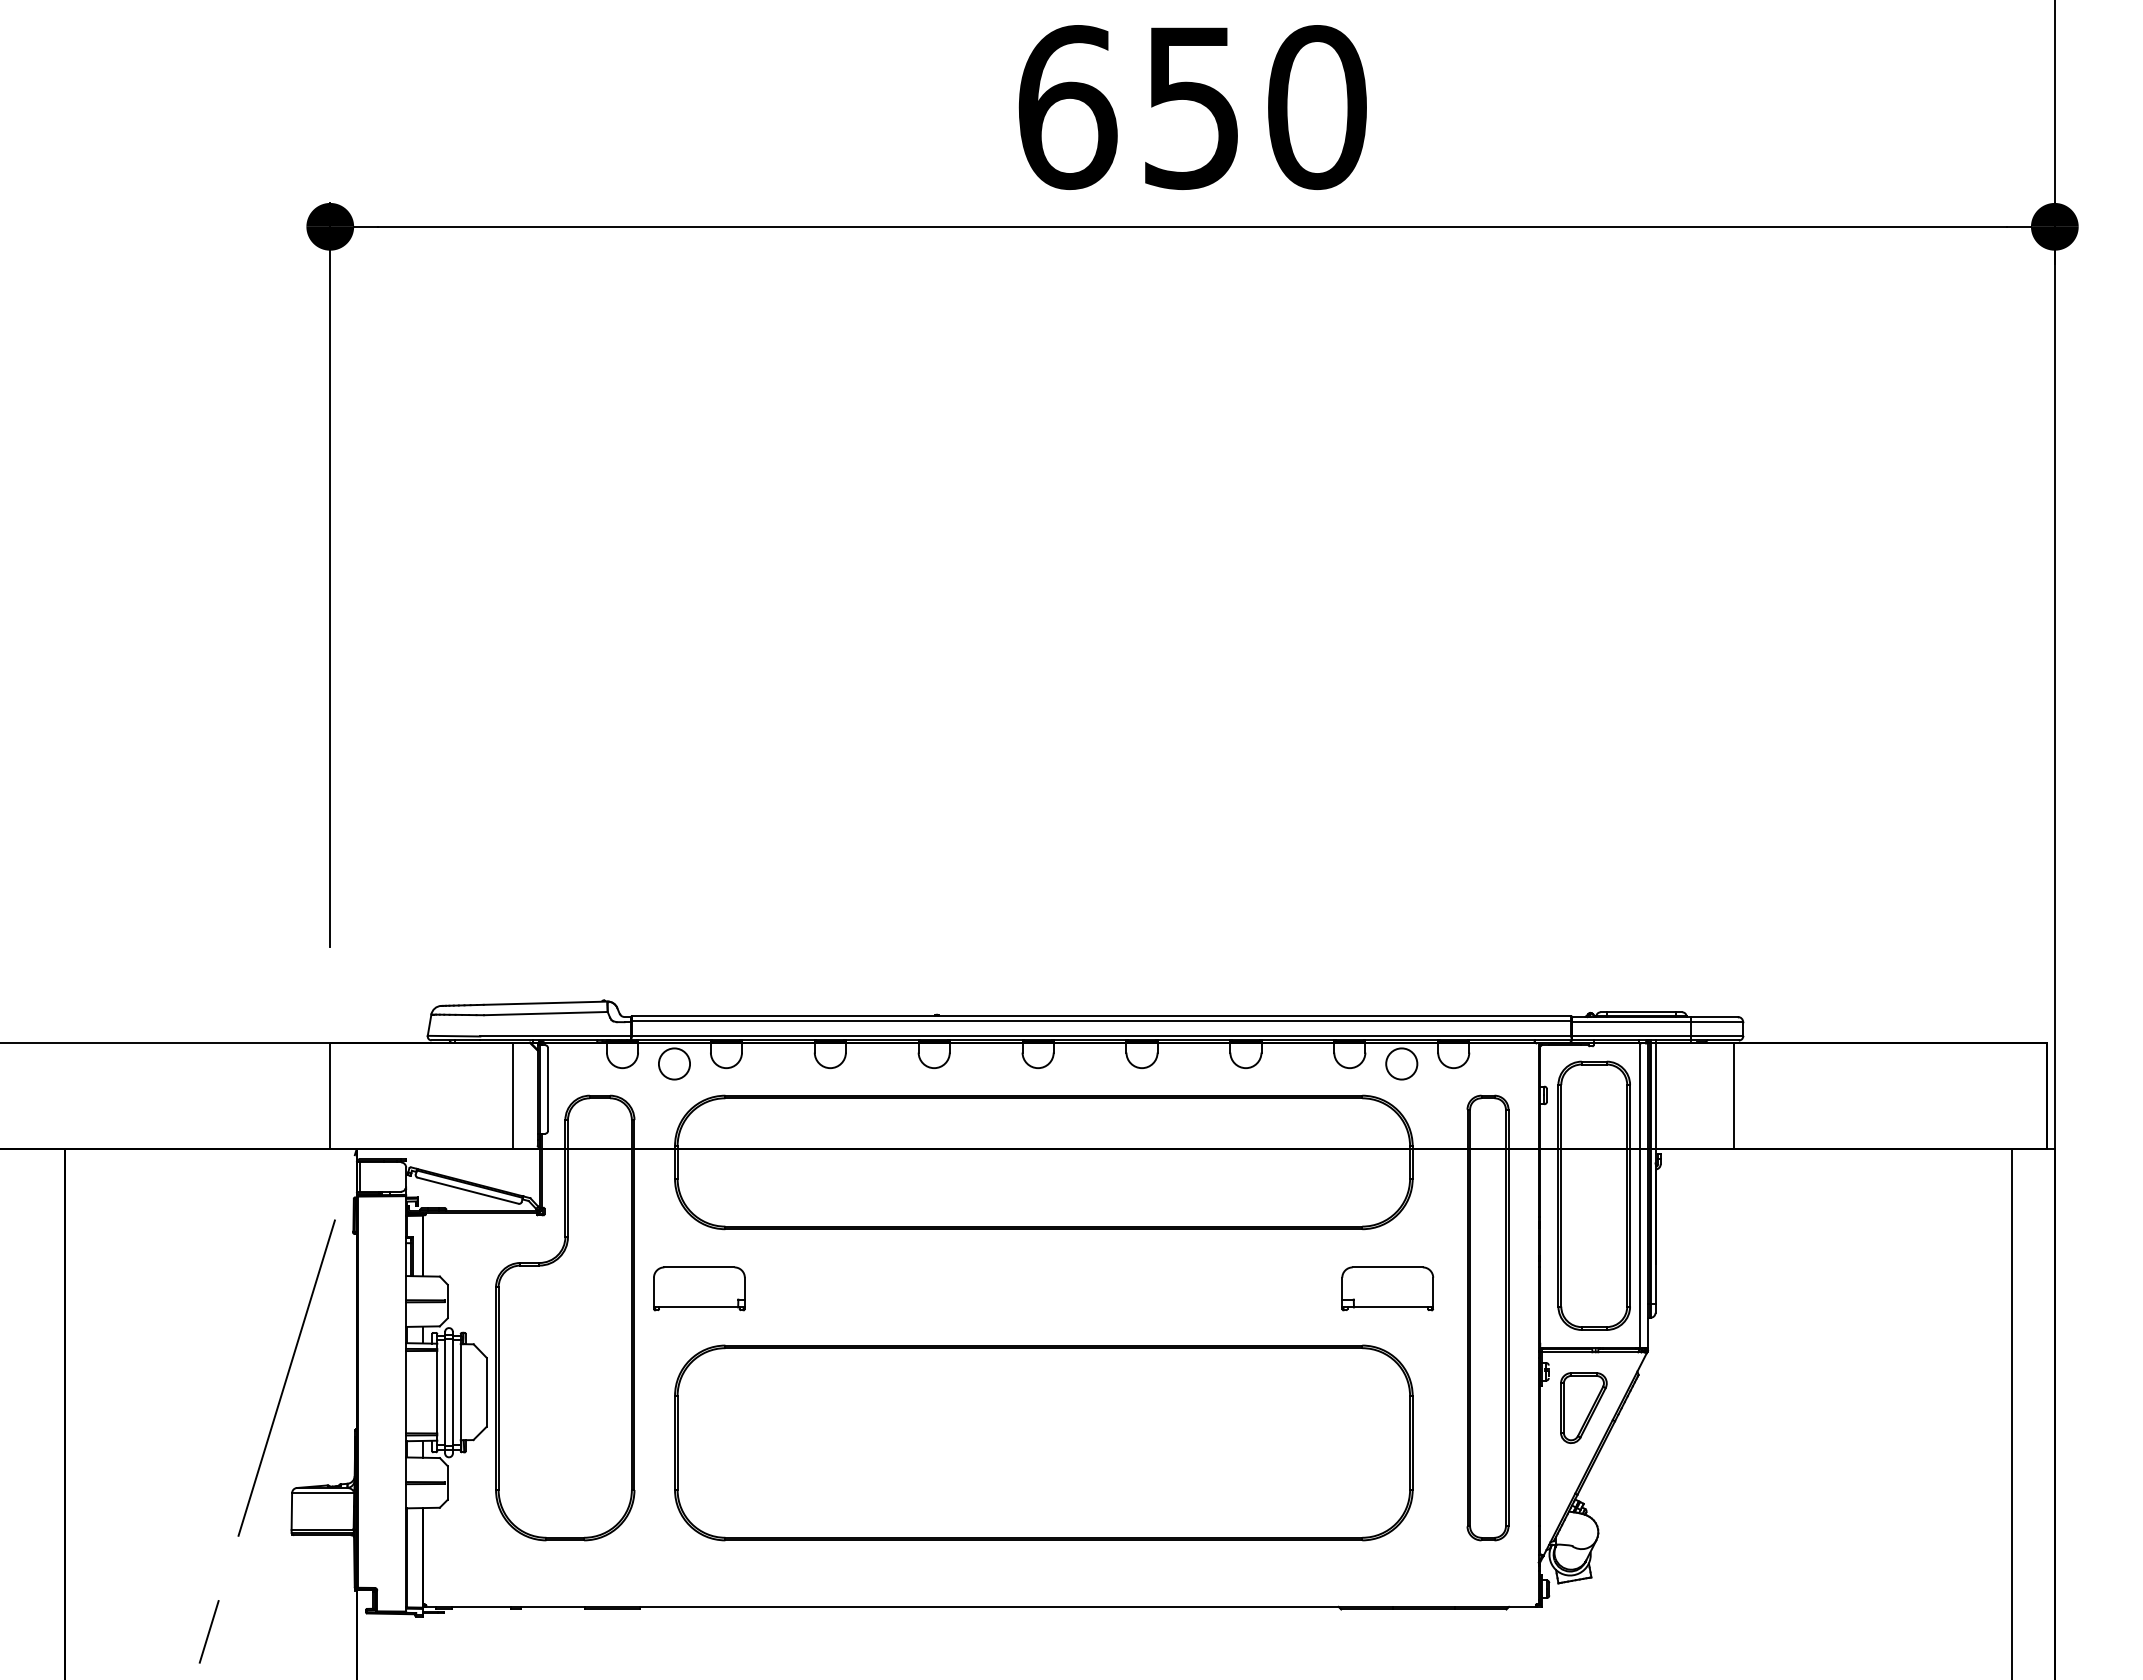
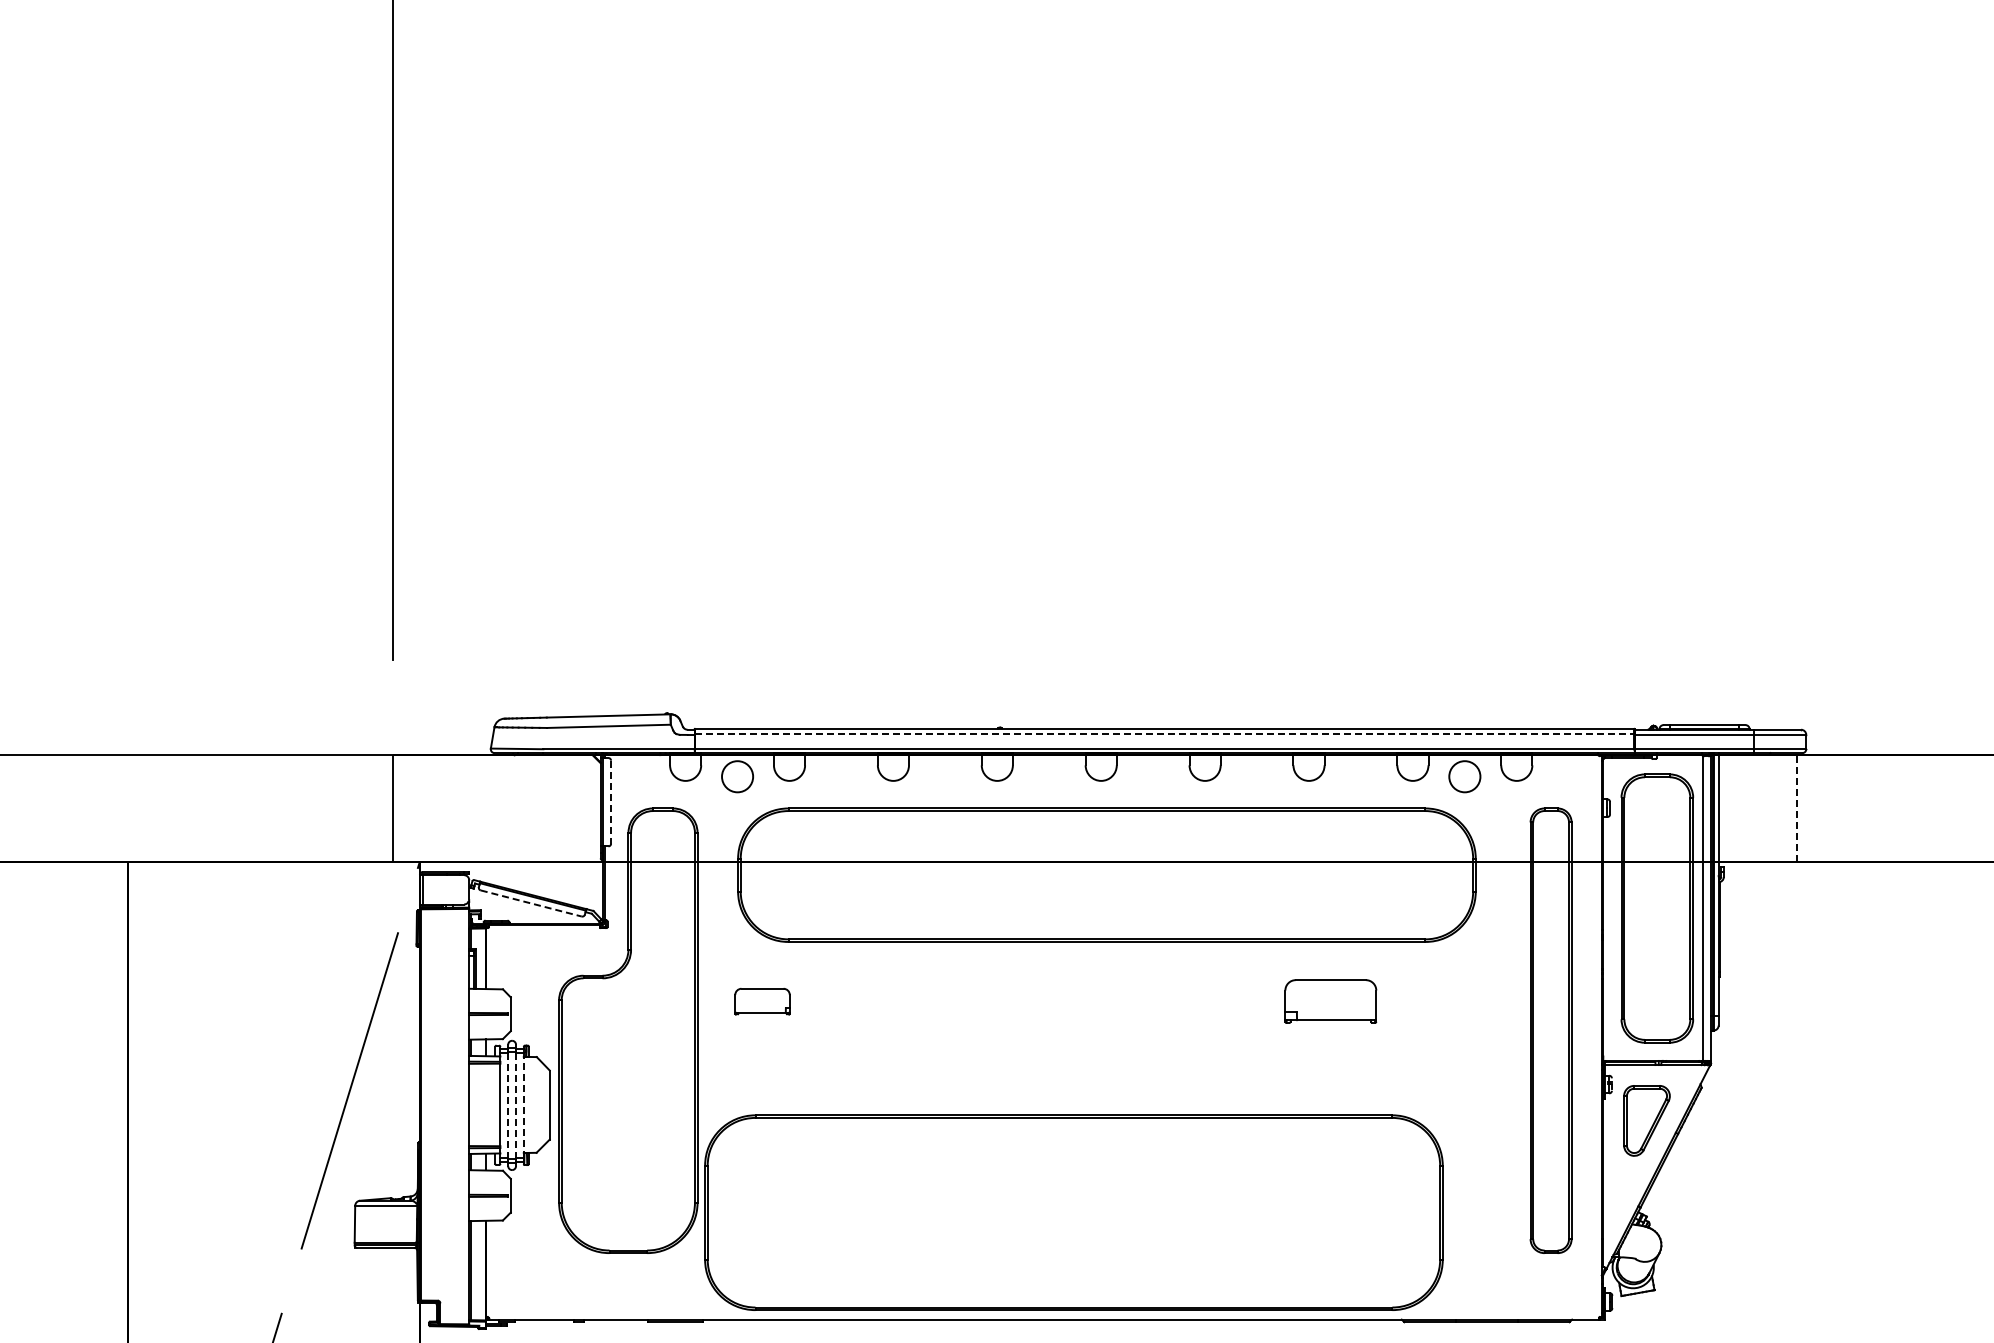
line: (1102, 1021) -> (1165, 734), solid -> dashed
line: (547, 1089) -> (610, 802), solid -> dashed
line: (513, 1095) -> (576, 808), removed
line: (1733, 1095) -> (1796, 808), solid -> dashed
line: (468, 1190) -> (531, 903), solid -> dashed
part: (699, 1288) -> (762, 1001), size x0.6
part: (1387, 1288) -> (1330, 1001), moved
line: (445, 1392) -> (508, 1105), solid -> dashed
line: (452, 1392) -> (515, 1105), solid -> dashed
line: (460, 1392) -> (523, 1105), solid -> dashed
part: (1043, 1442) -> (1073, 1212), moved

